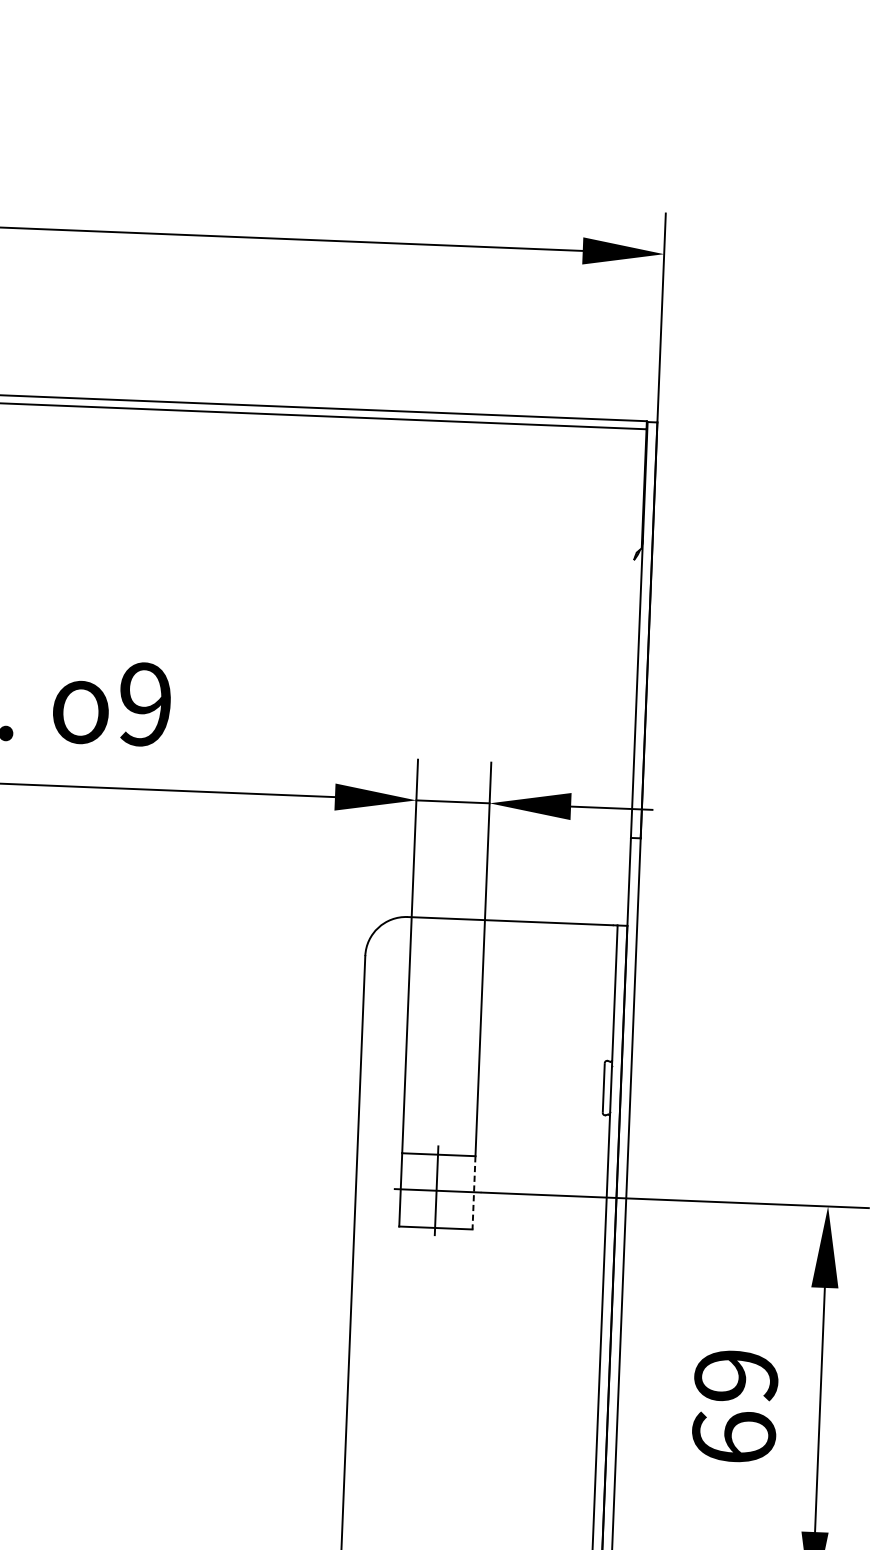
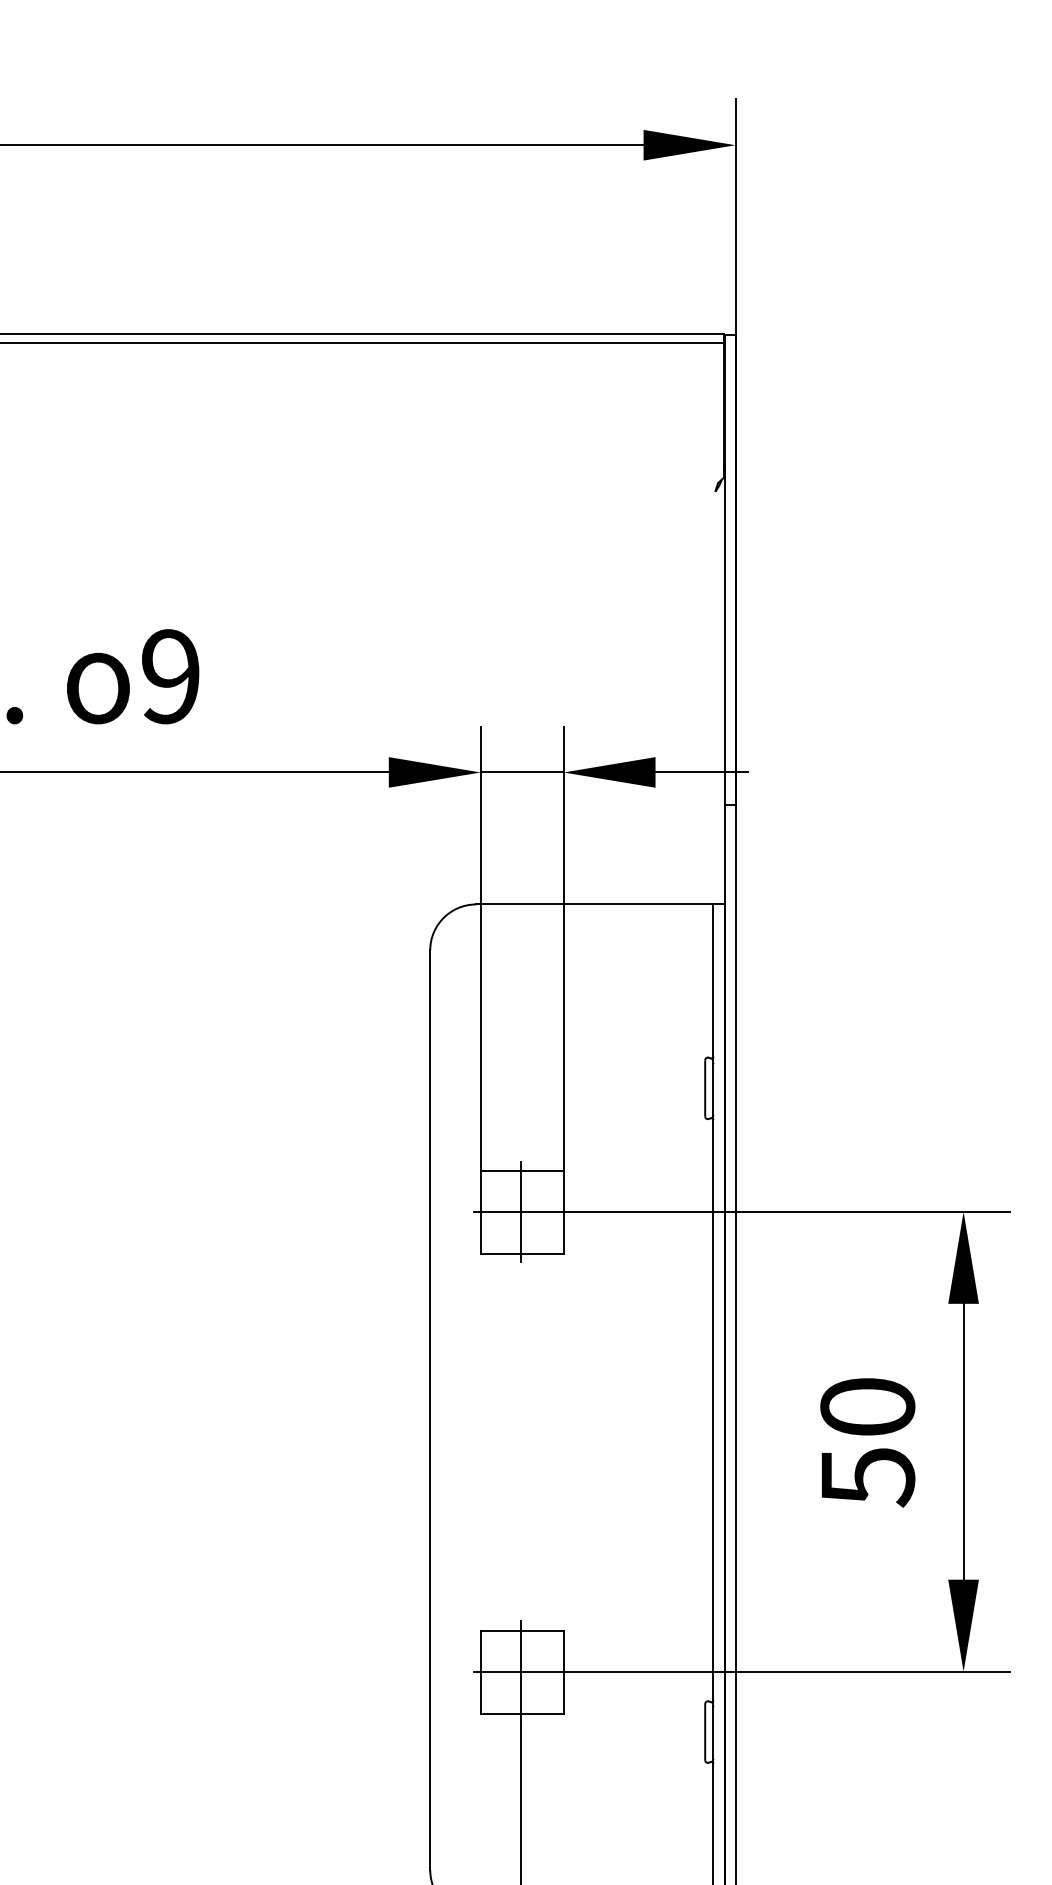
line: (473, 1193) -> (563, 1213), dashed -> solid
text: (734, 1407) -> (867, 1442), 69 -> 50

